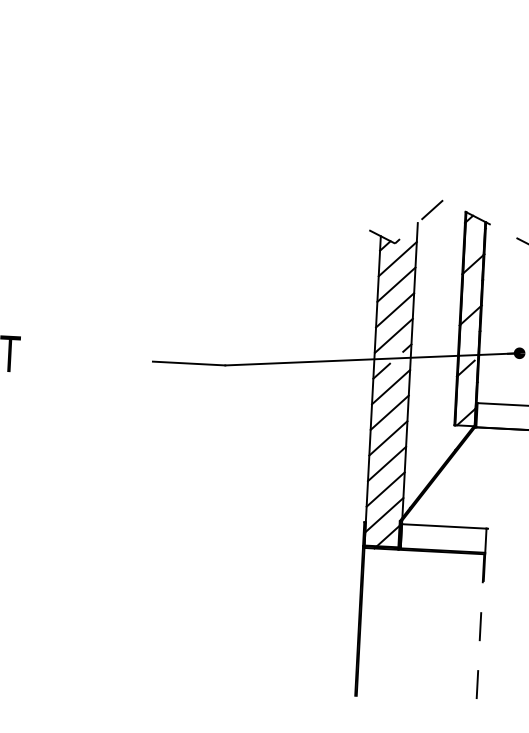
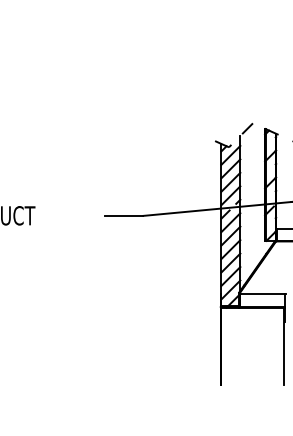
line: (480, 627) -> (284, 346), dashed -> solid

